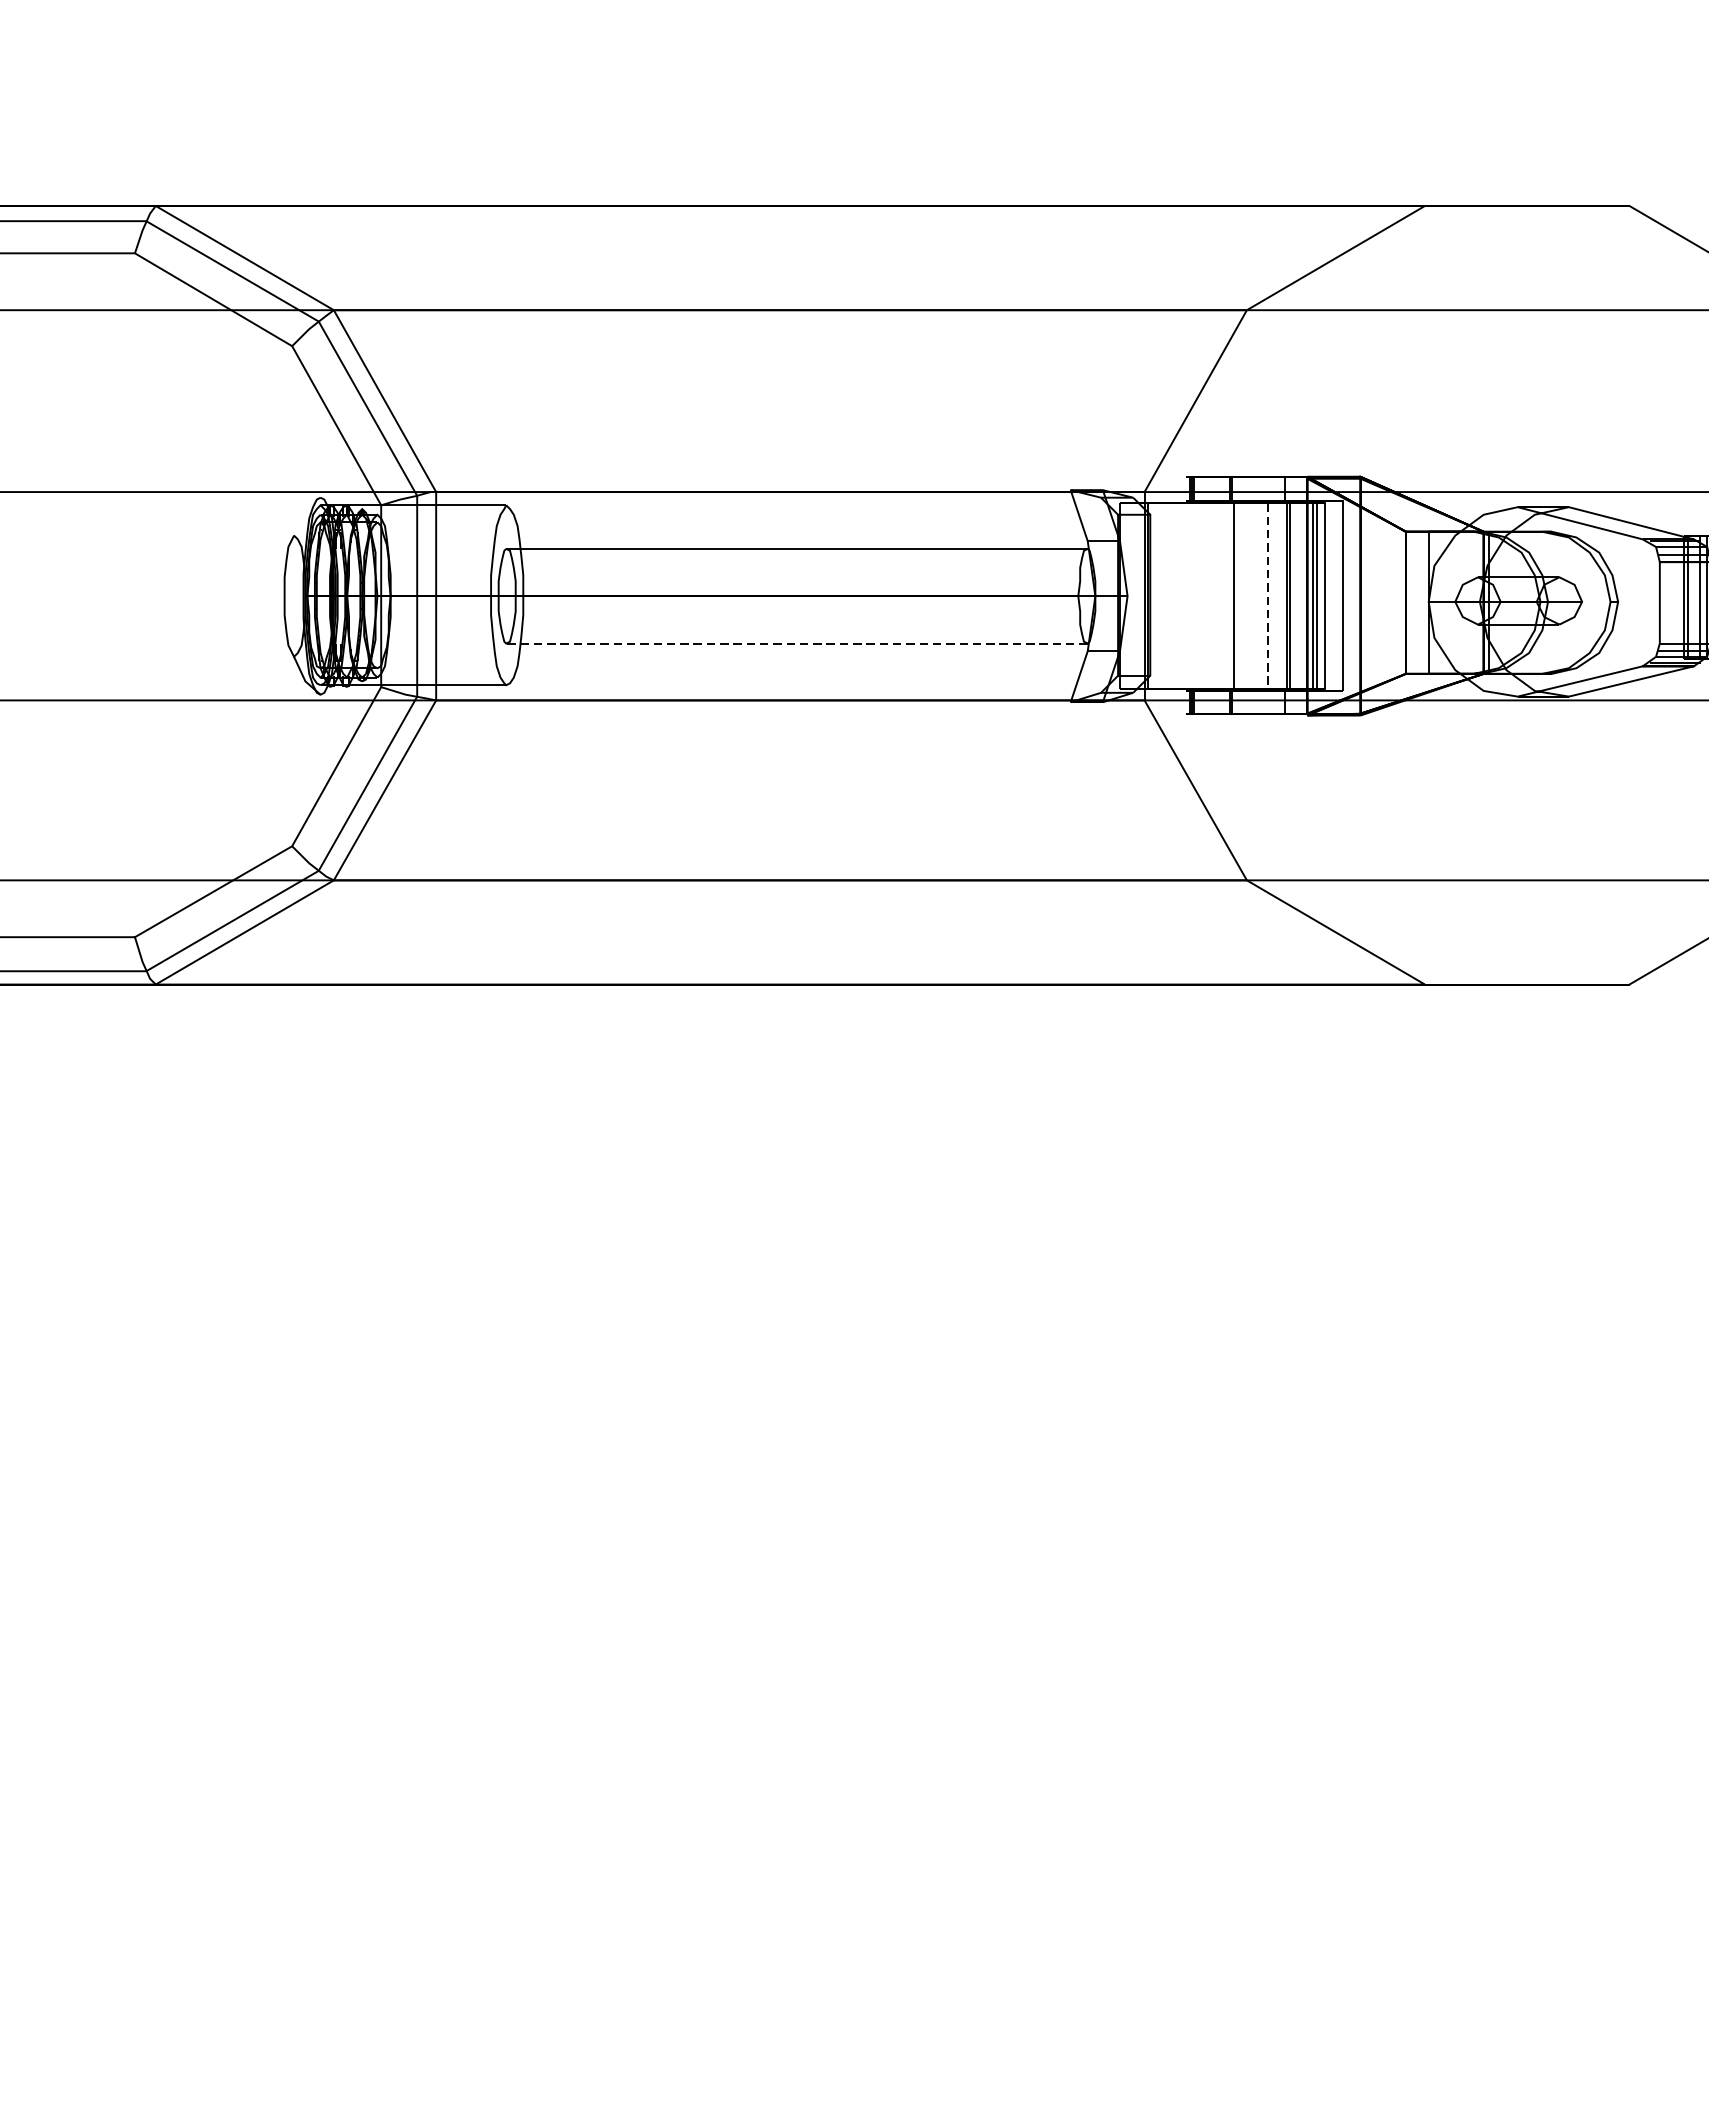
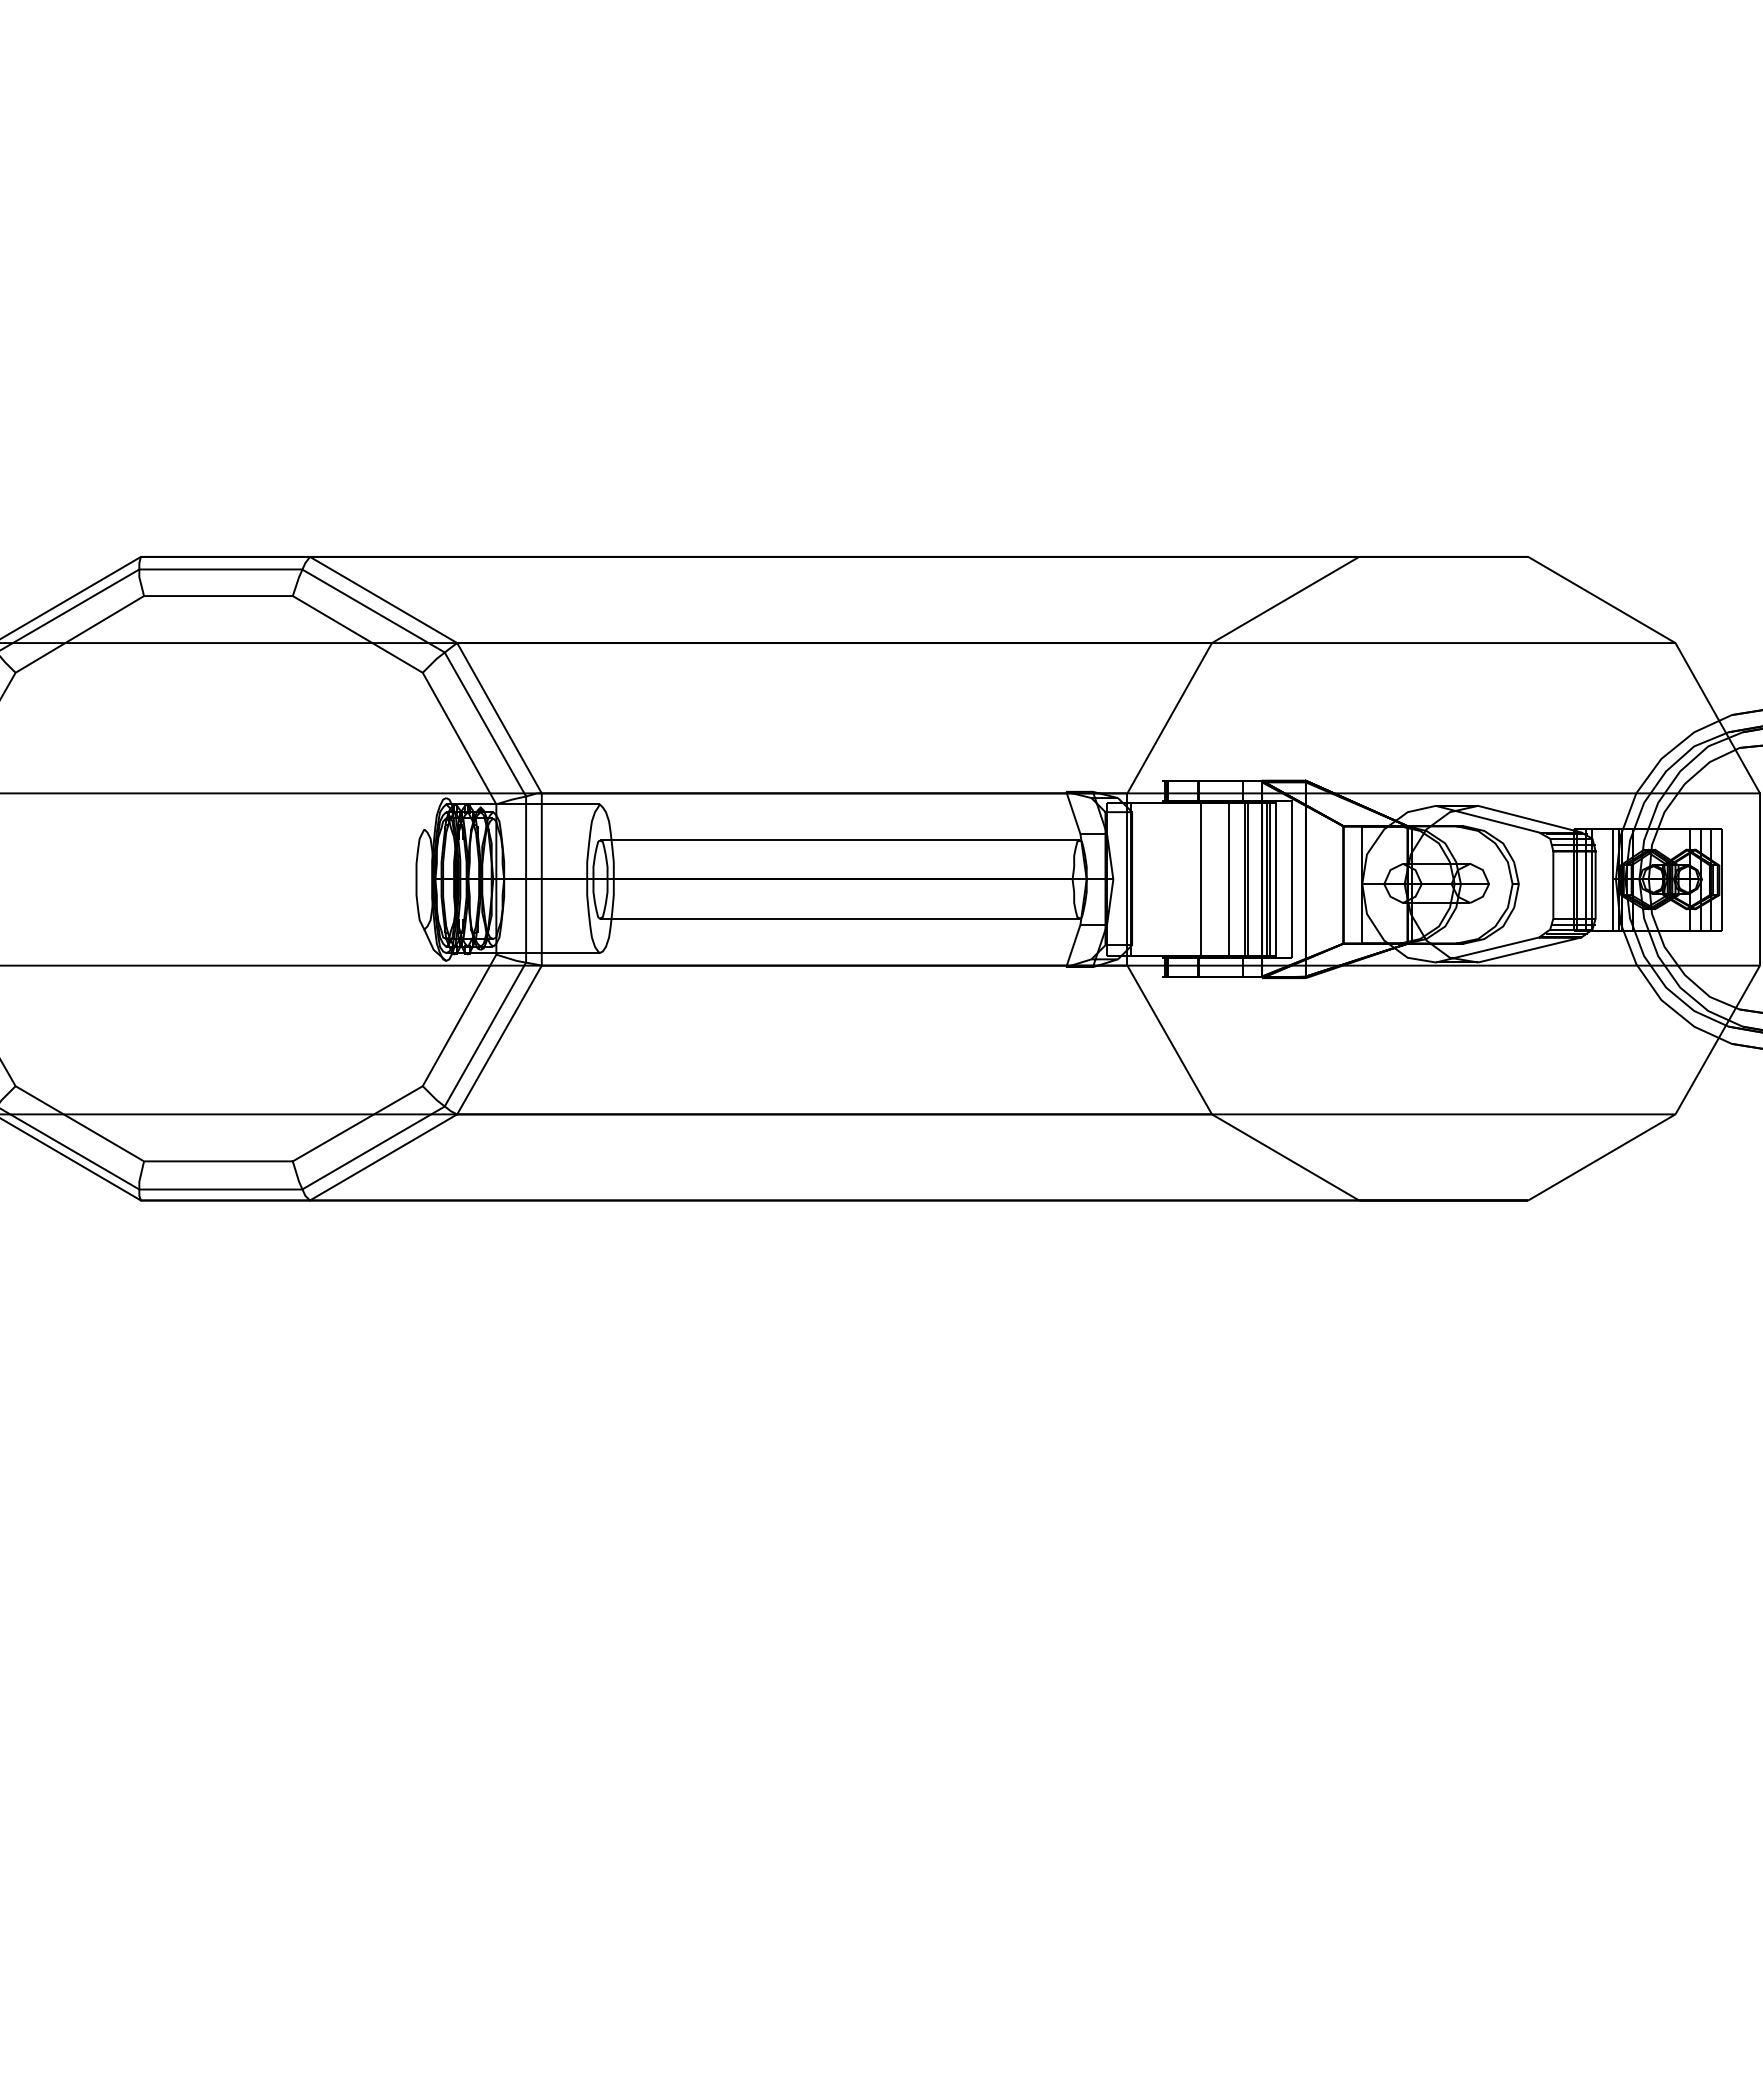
line: (1268, 596) -> (1229, 879), dashed -> solid
line: (796, 643) -> (839, 918), dashed -> solid

